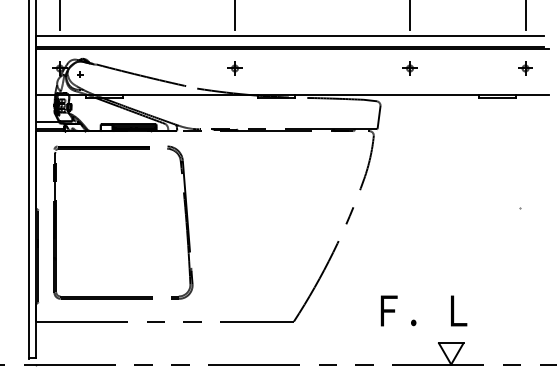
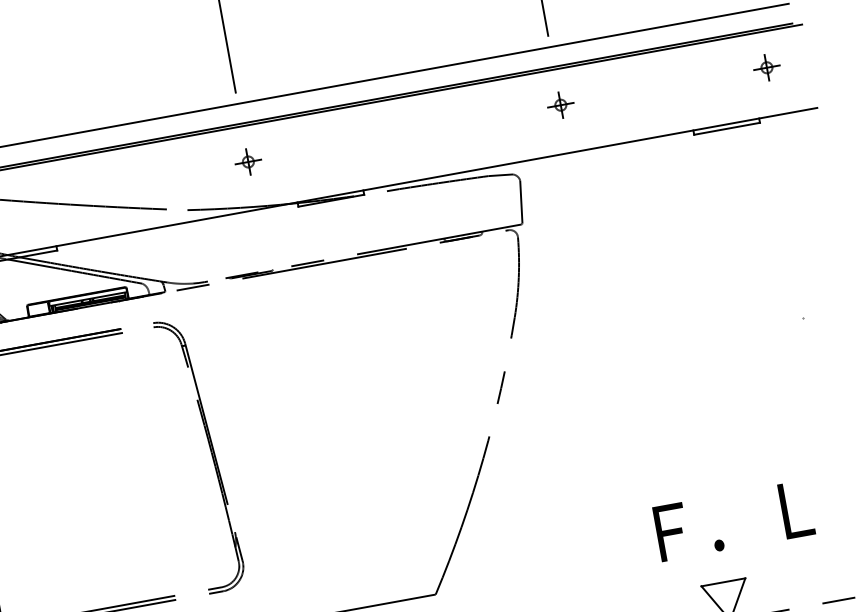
text: (423, 310) -> (732, 520), moved

